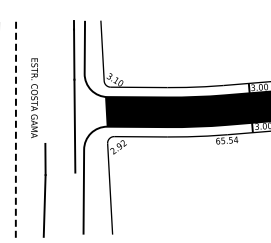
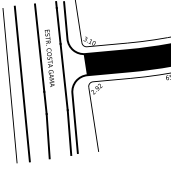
line: (44, 82) -> (39, 48), added
text: (34, 98) -> (49, 58), moved
line: (15, 130) -> (22, 84), dashed -> solid
line: (74, 203) -> (69, 132), added

